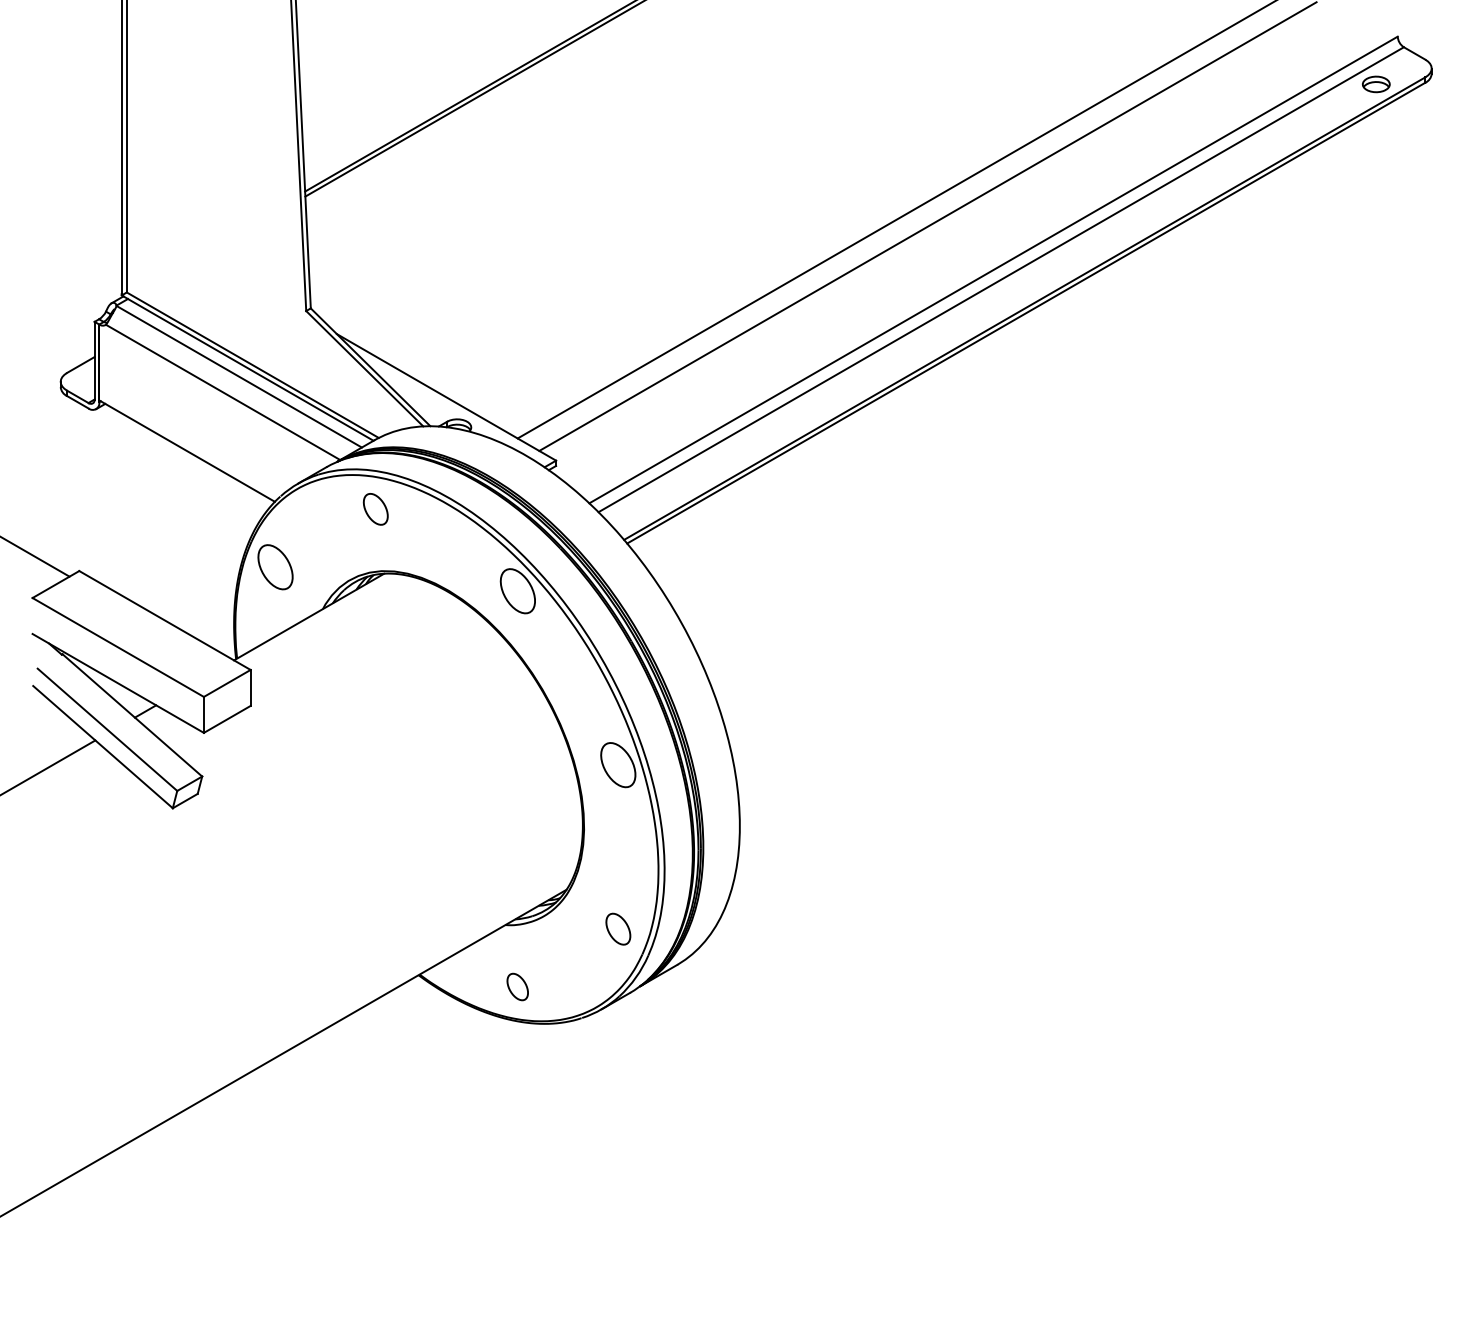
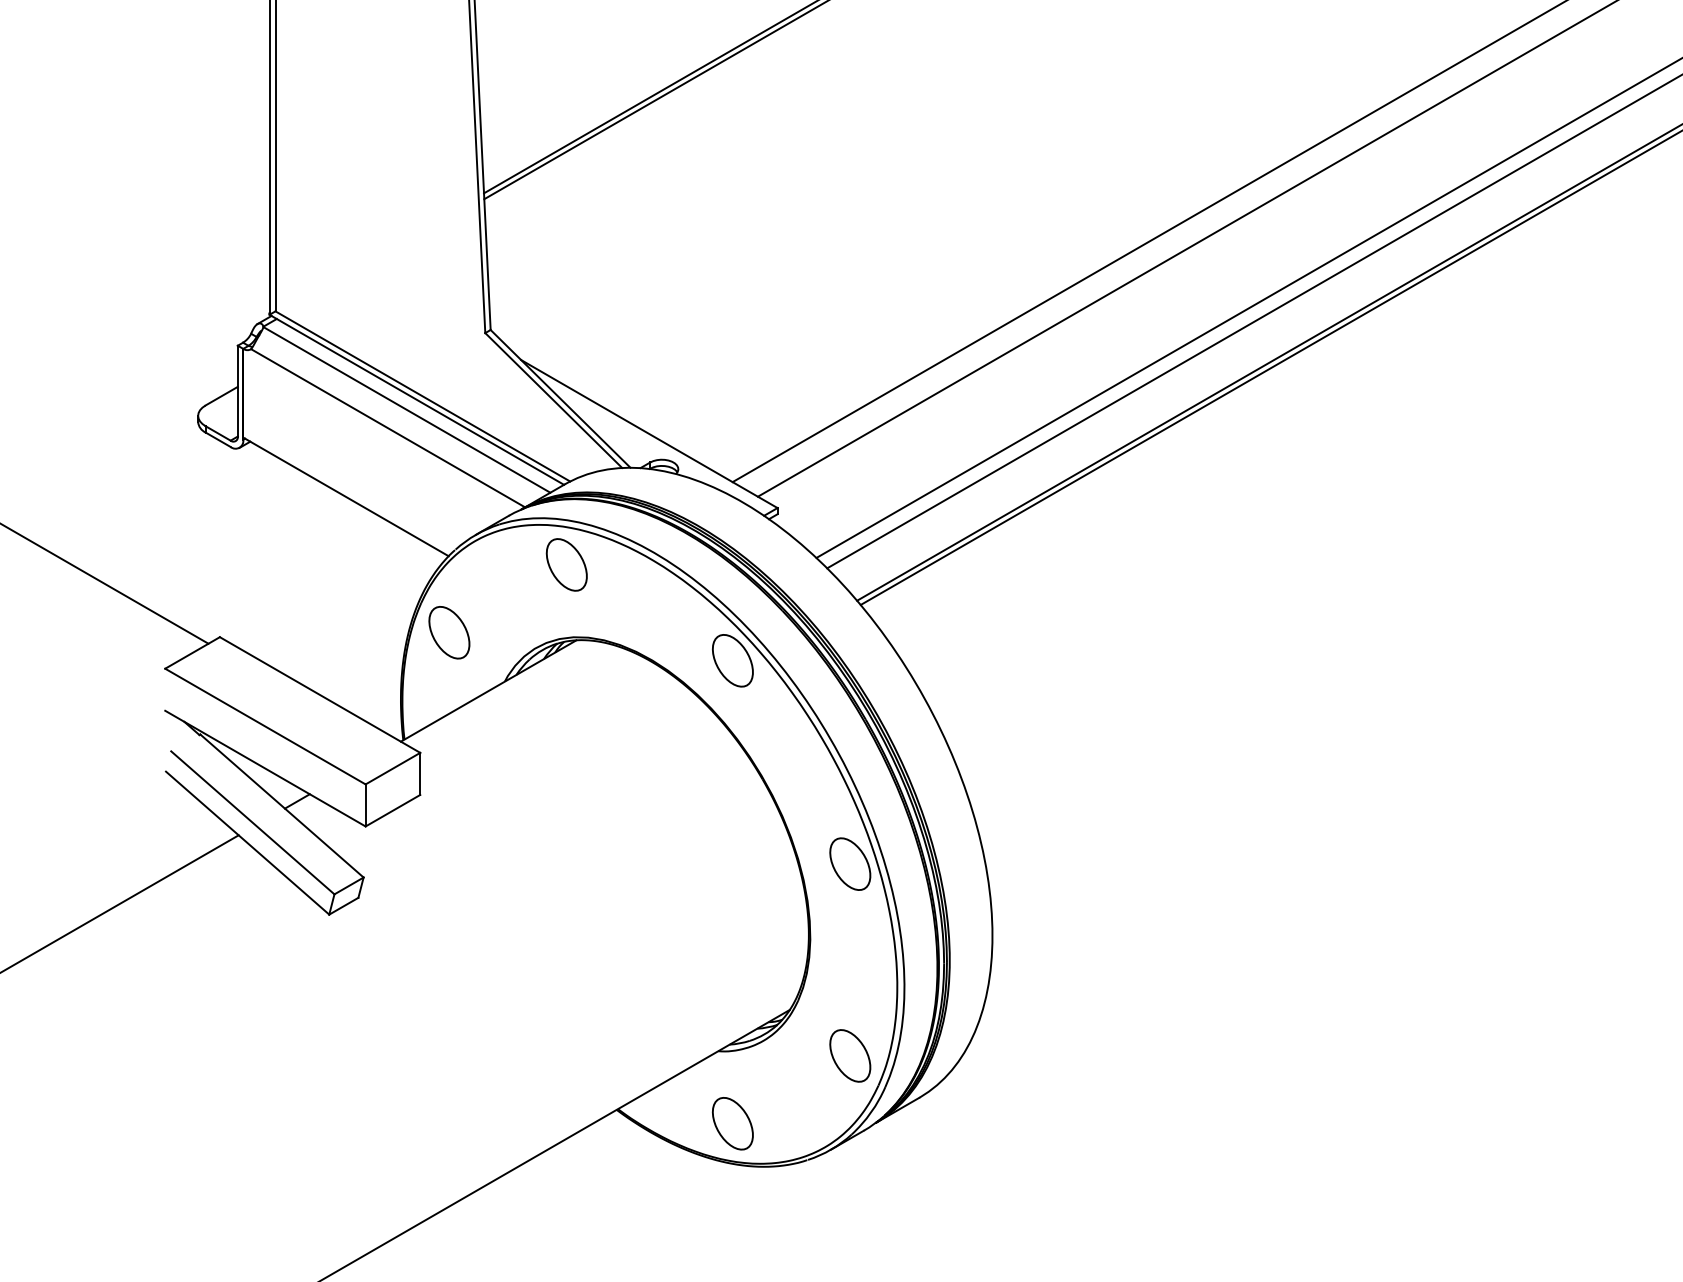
part: (375, 509) -> (566, 565), size x1.43
part: (618, 929) -> (850, 1056), size x1.43
part: (517, 986) -> (732, 1123), size x1.67

